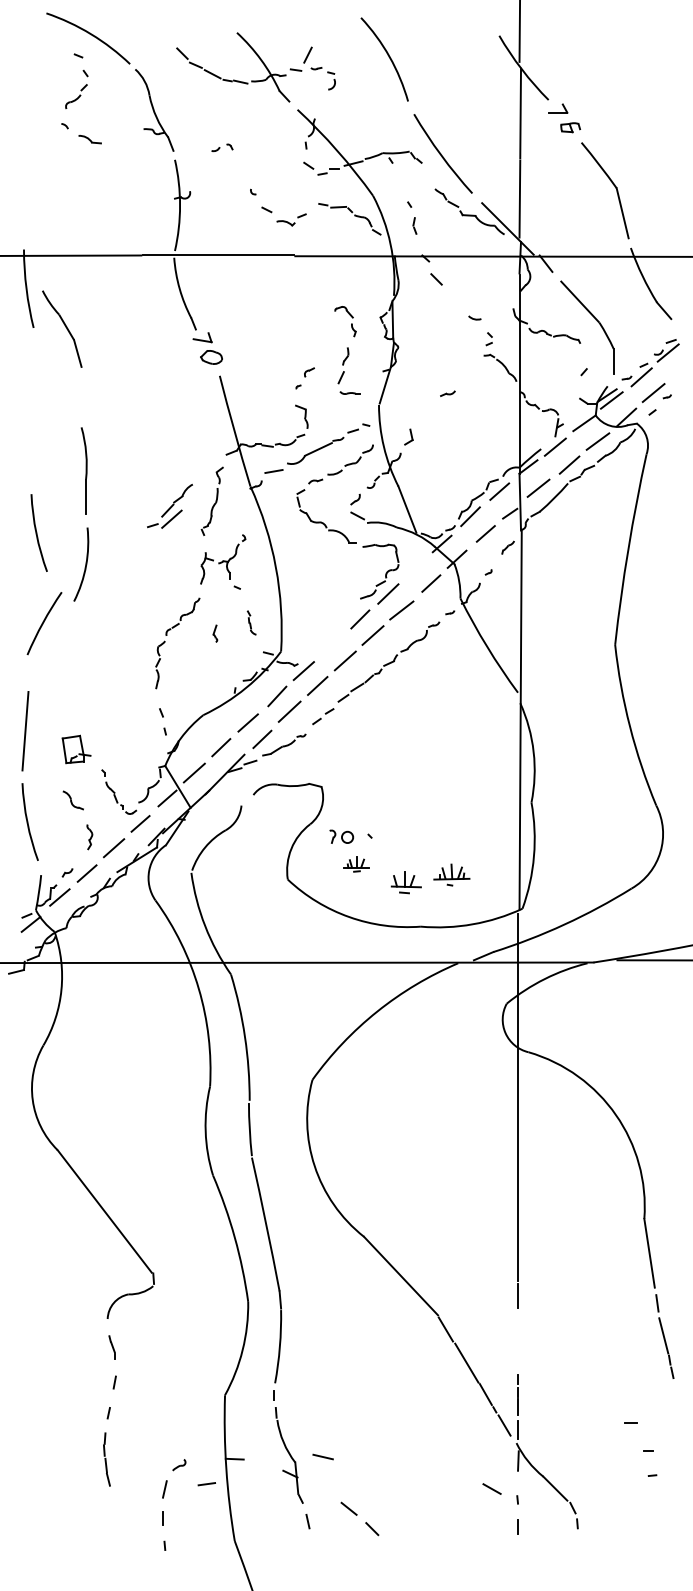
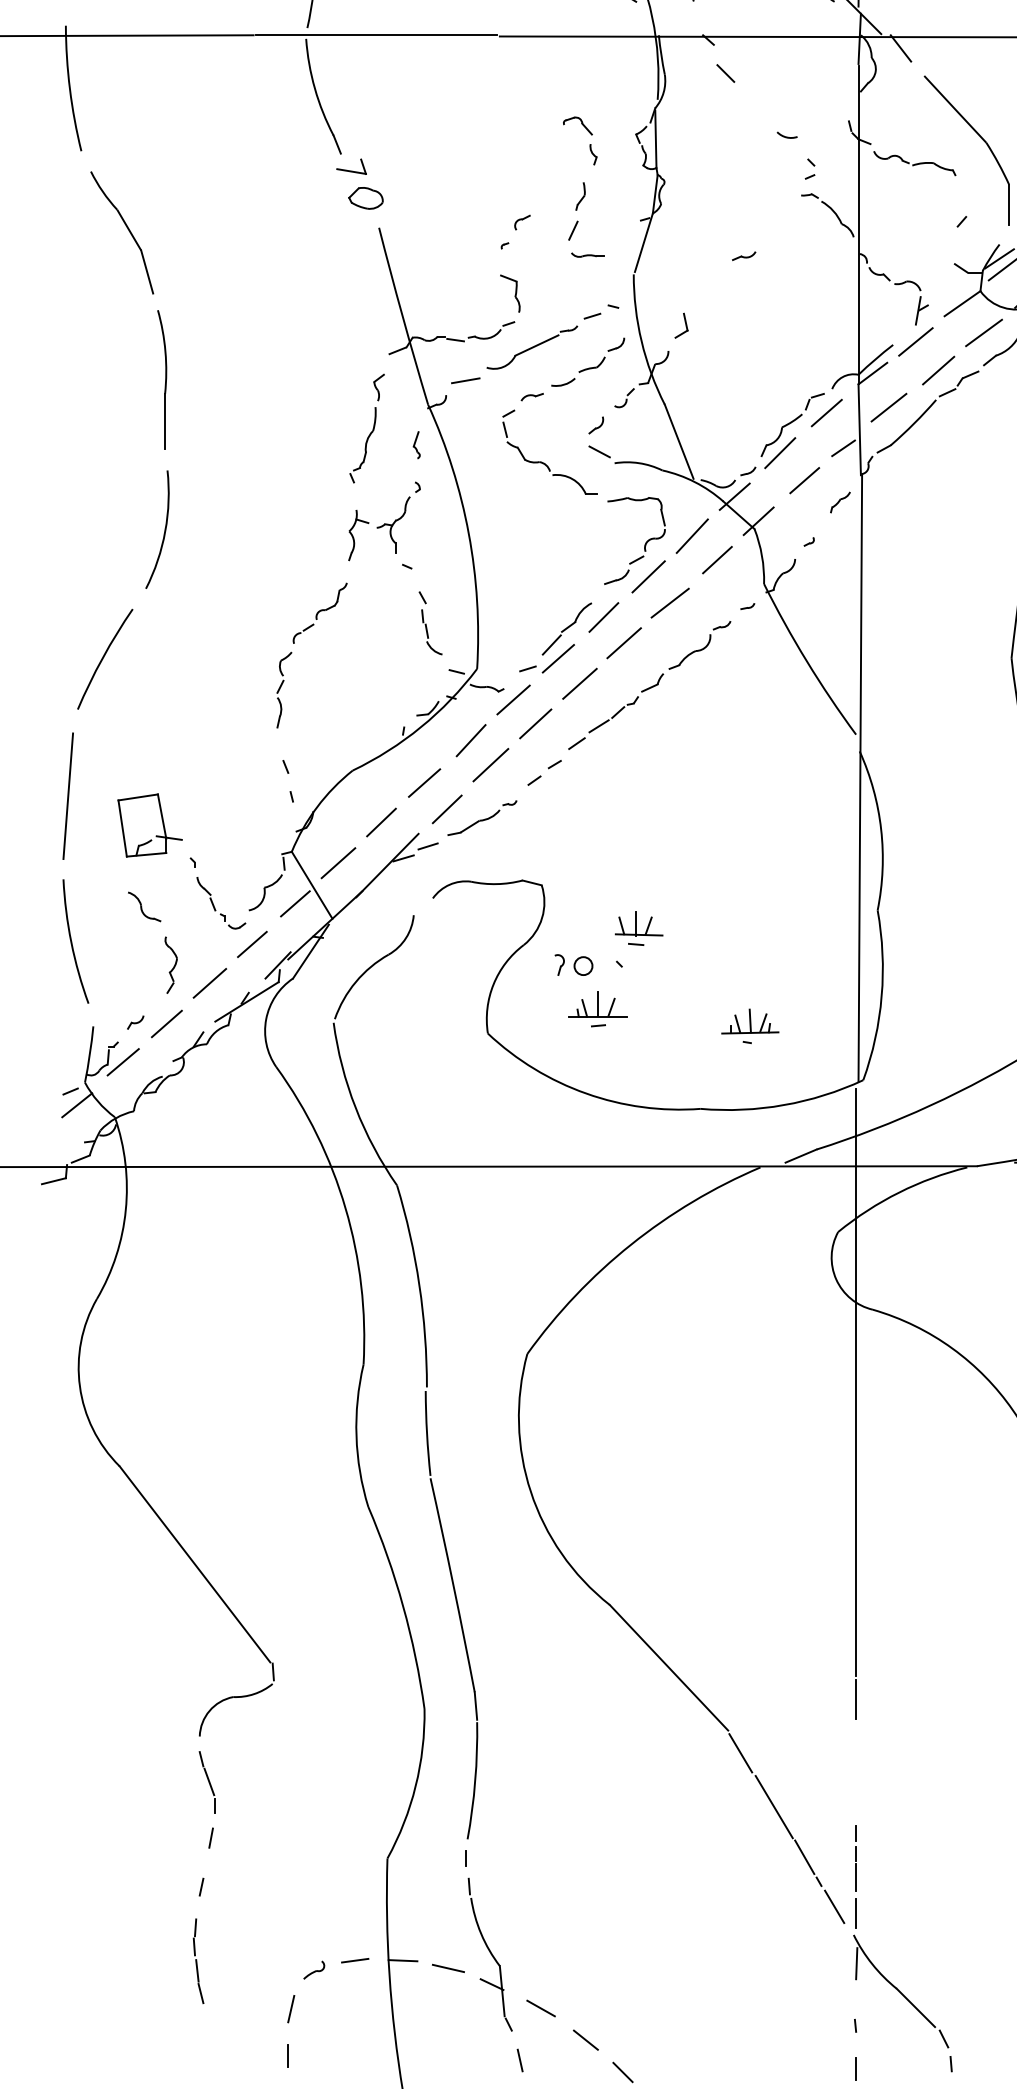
part: (62, 328) -> (122, 232), moved
part: (169, 505) -> (554, 636), moved
arc: (37, 532) -> (87, 478), removed
line: (415, 568) -> (692, 535), added
arc: (44, 622) -> (105, 657), moved
part: (251, 622) -> (429, 622), size x1.67
part: (215, 633) -> (417, 444), moved
part: (76, 749) -> (149, 825), size x1.43
part: (89, 837) -> (170, 966), size x1.43
part: (356, 863) -> (597, 1007), size x1.43
part: (405, 882) -> (637, 927), moved
part: (111, 1347) -> (205, 1782), size x1.67
line: (322, 1456) -> (447, 1967), moved
line: (206, 1484) -> (354, 1961), moved
line: (491, 1488) -> (540, 2007), moved

